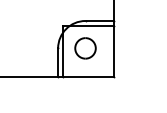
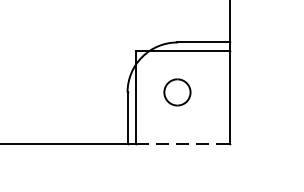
part: (85, 48) -> (177, 92), size x0.7
line: (88, 76) -> (182, 143), solid -> dashed

